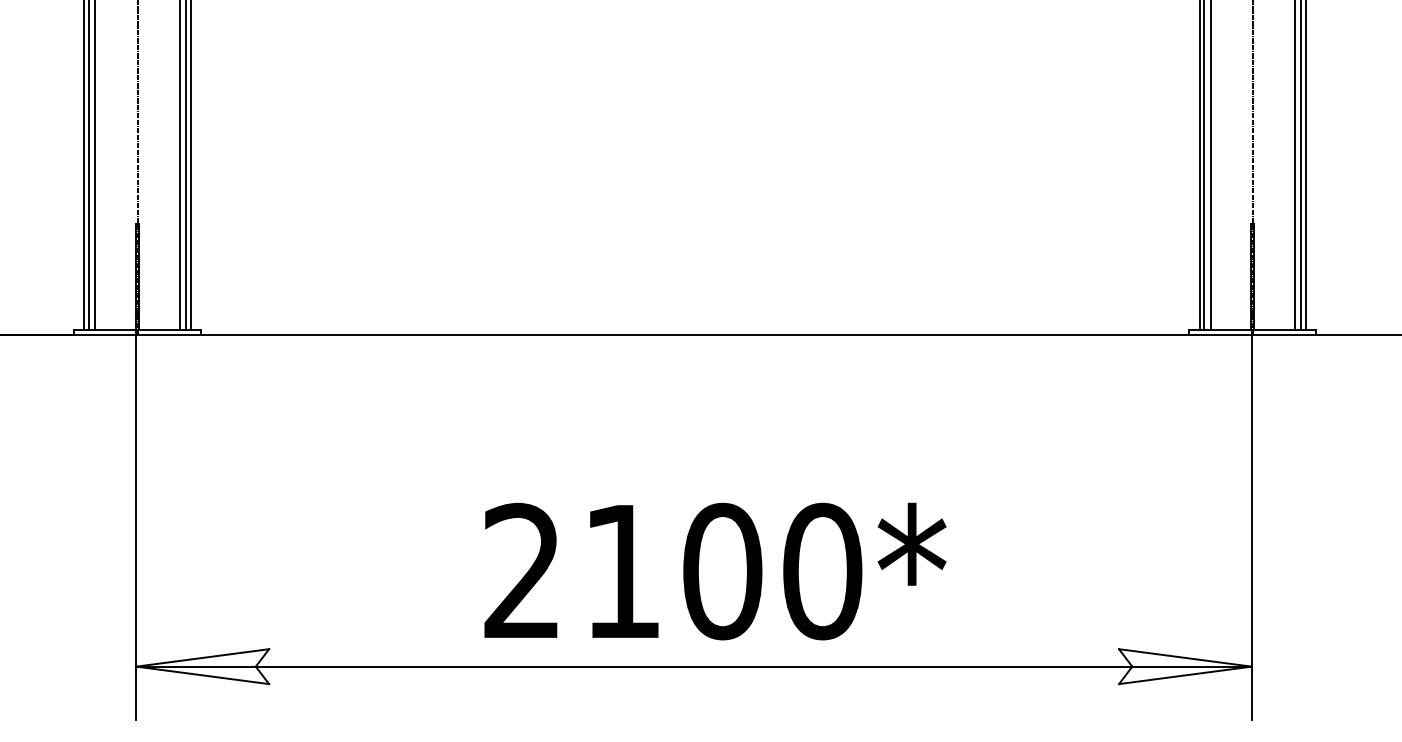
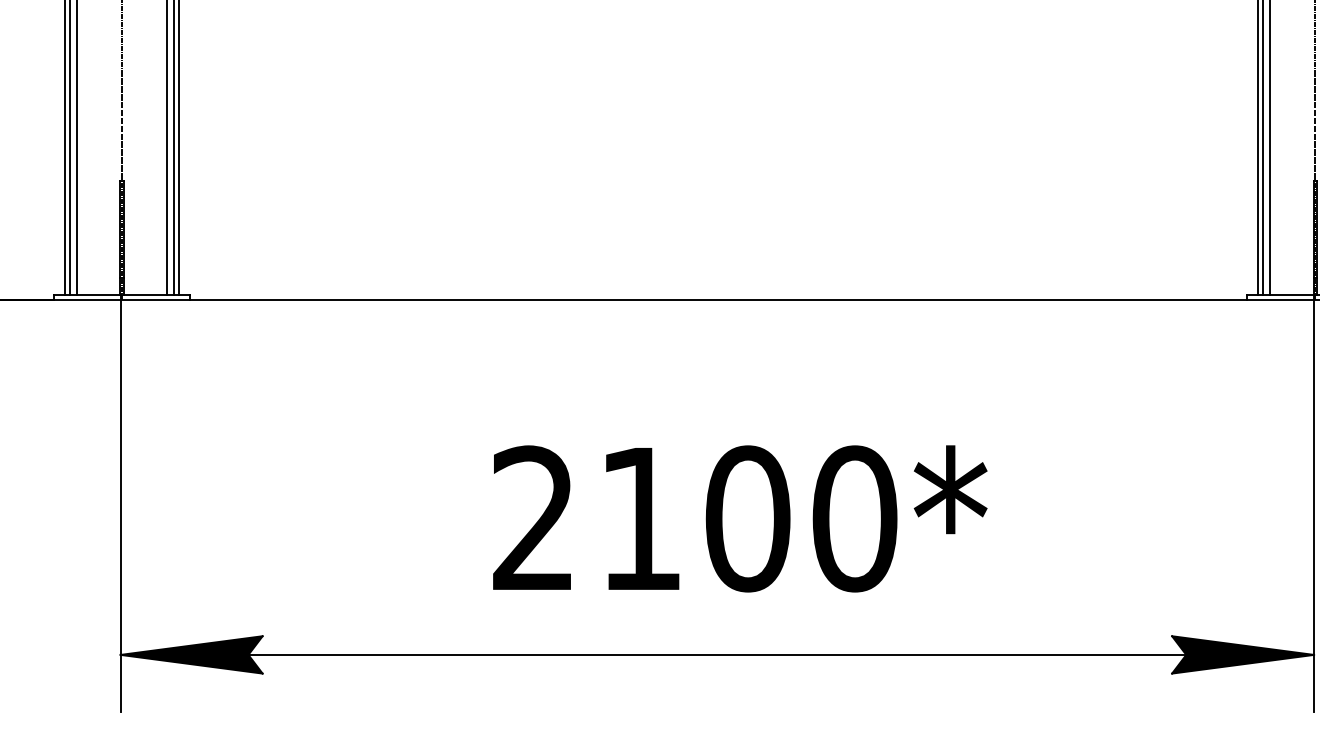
text: (715, 571) -> (740, 518), moved
fill: (202, 666) -> (191, 654), added
fill: (1185, 666) -> (1243, 654), added

